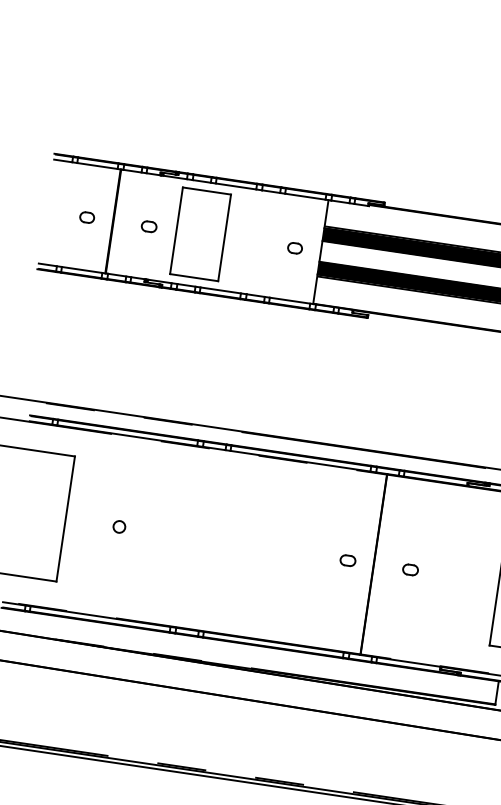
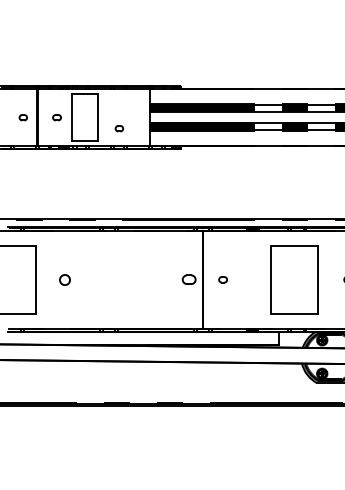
part: (295, 247) -> (119, 128), moved
circle: (118, 526) -> (64, 279), size x1.6
part: (346, 559) -> (188, 279), size x1.6

